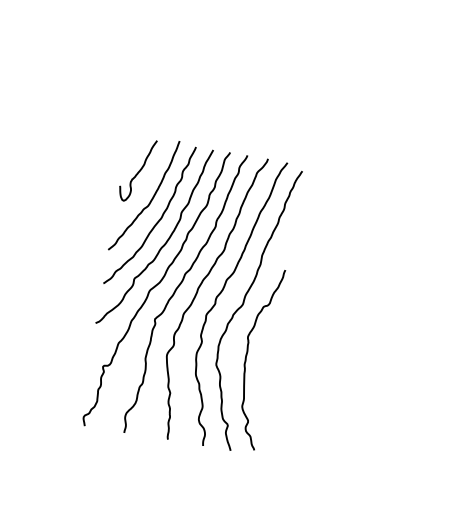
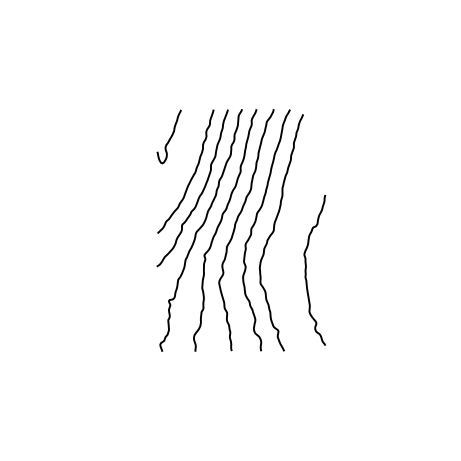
curve: (149, 200) -> (183, 159), removed
curve: (247, 356) -> (306, 270), moved

